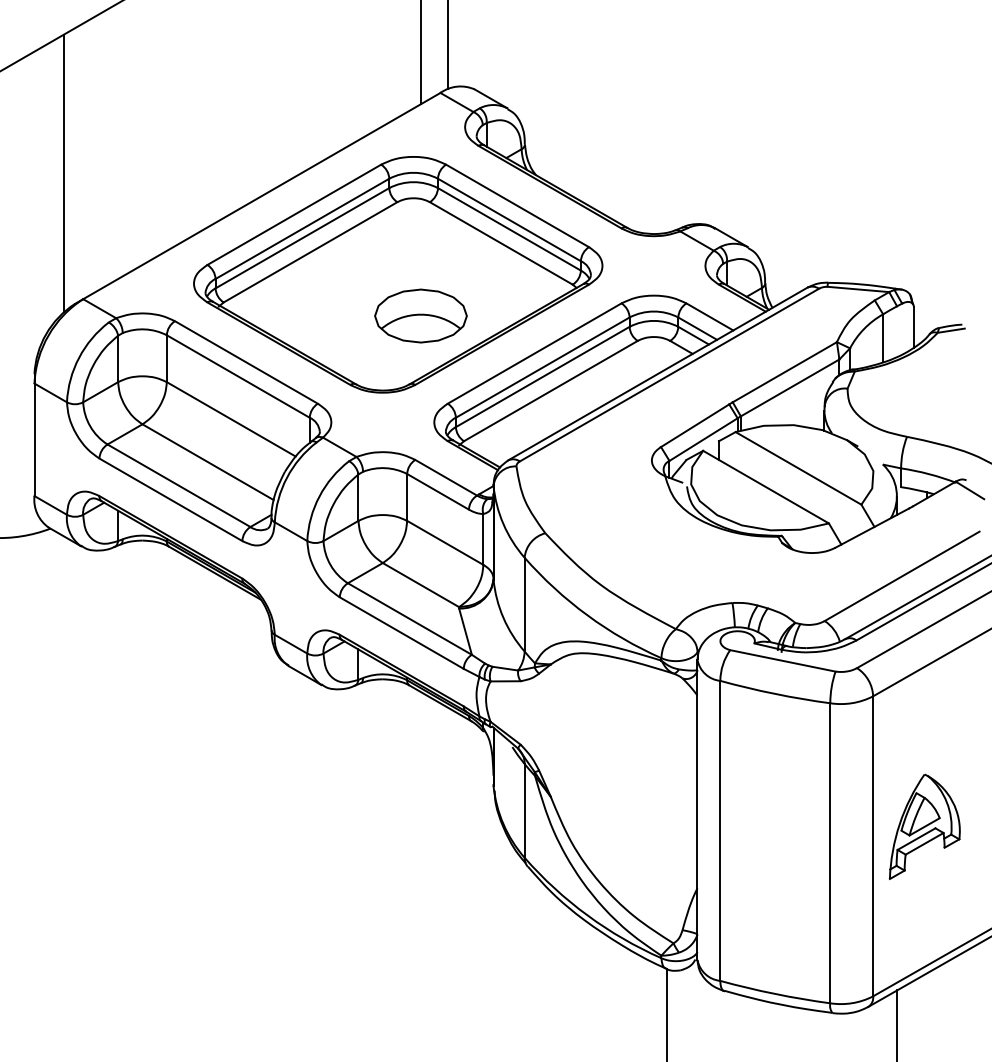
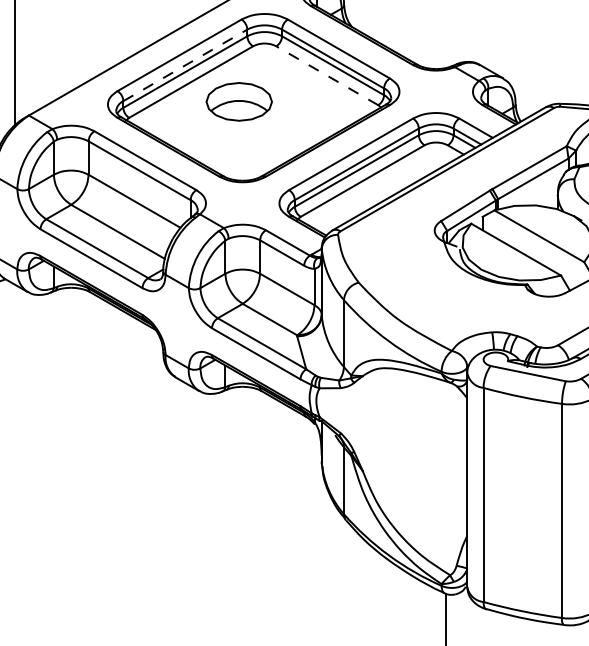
line: (302, 228) -> (185, 65), solid -> dashed
line: (501, 243) -> (327, 75), solid -> dashed
part: (420, 315) -> (238, 101), moved

